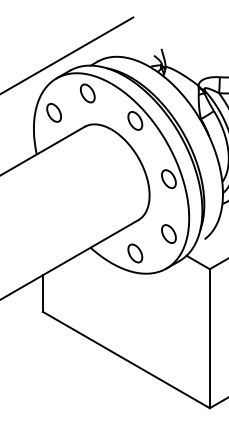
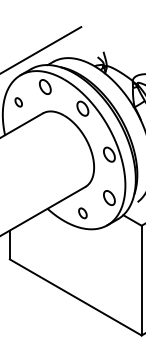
part: (53, 112) -> (18, 102), size x0.6
part: (135, 253) -> (83, 213), size x0.7

